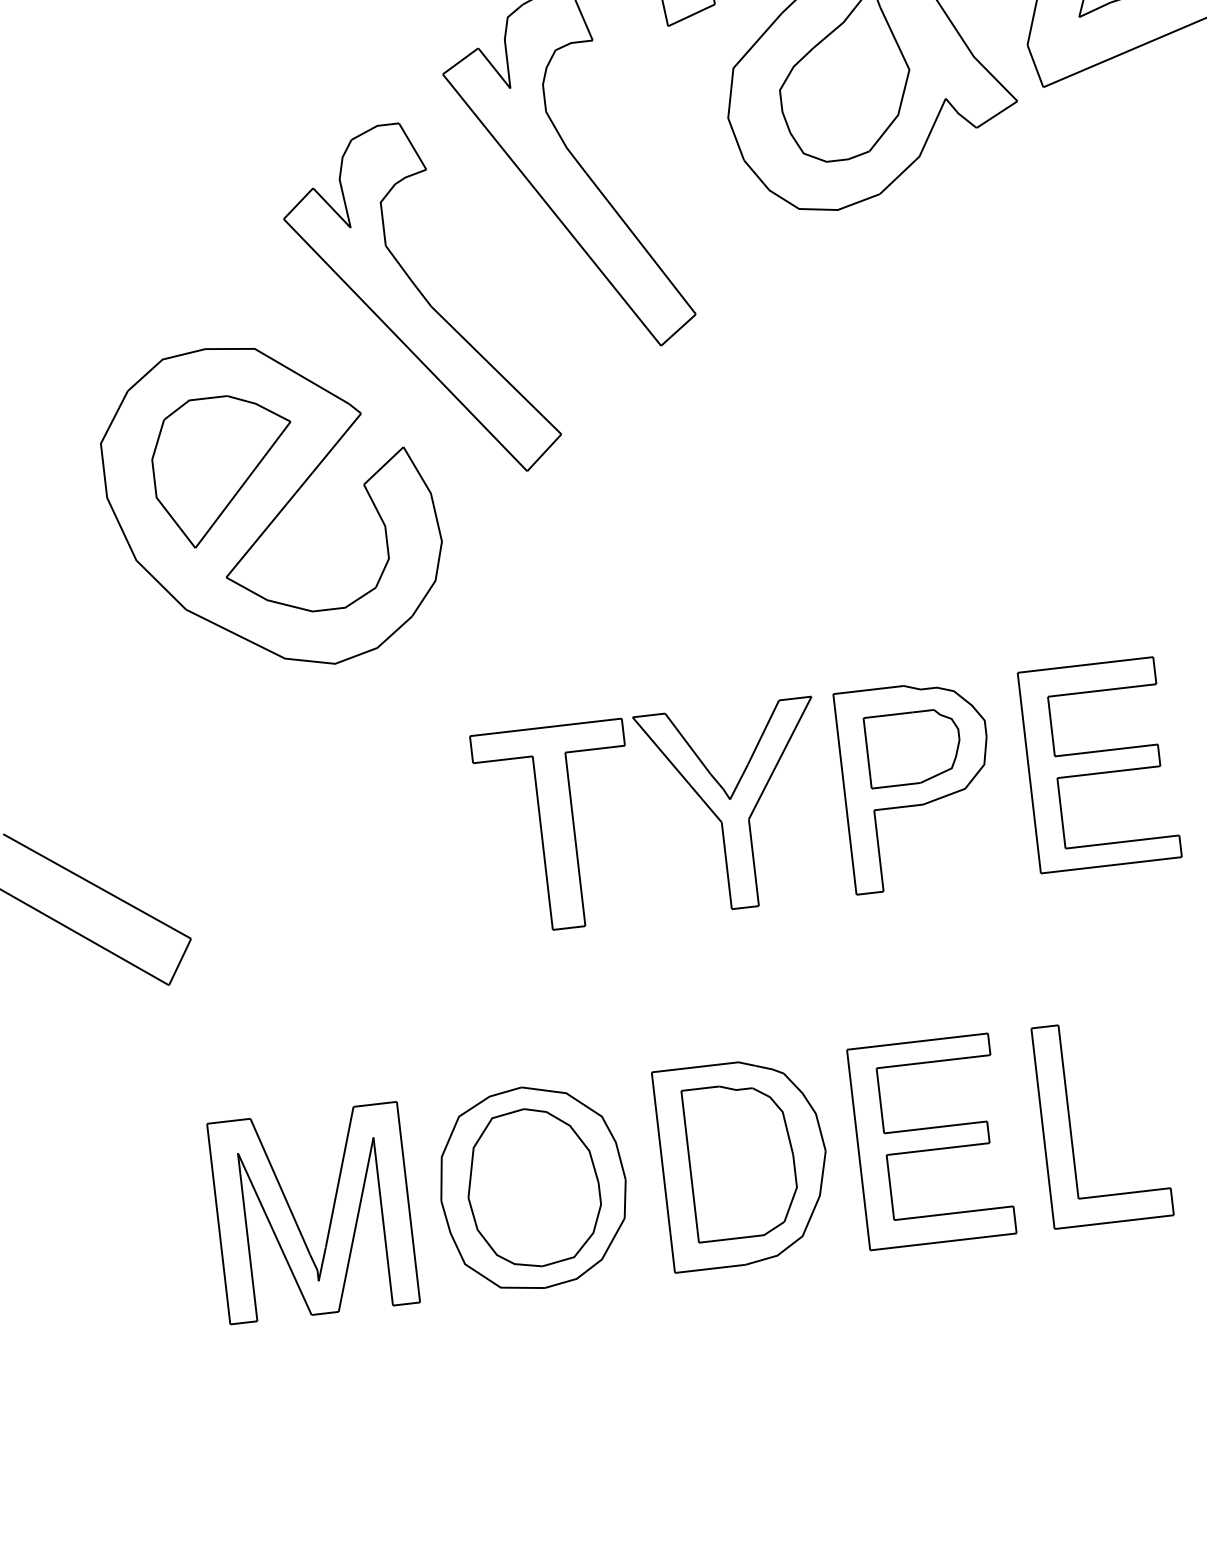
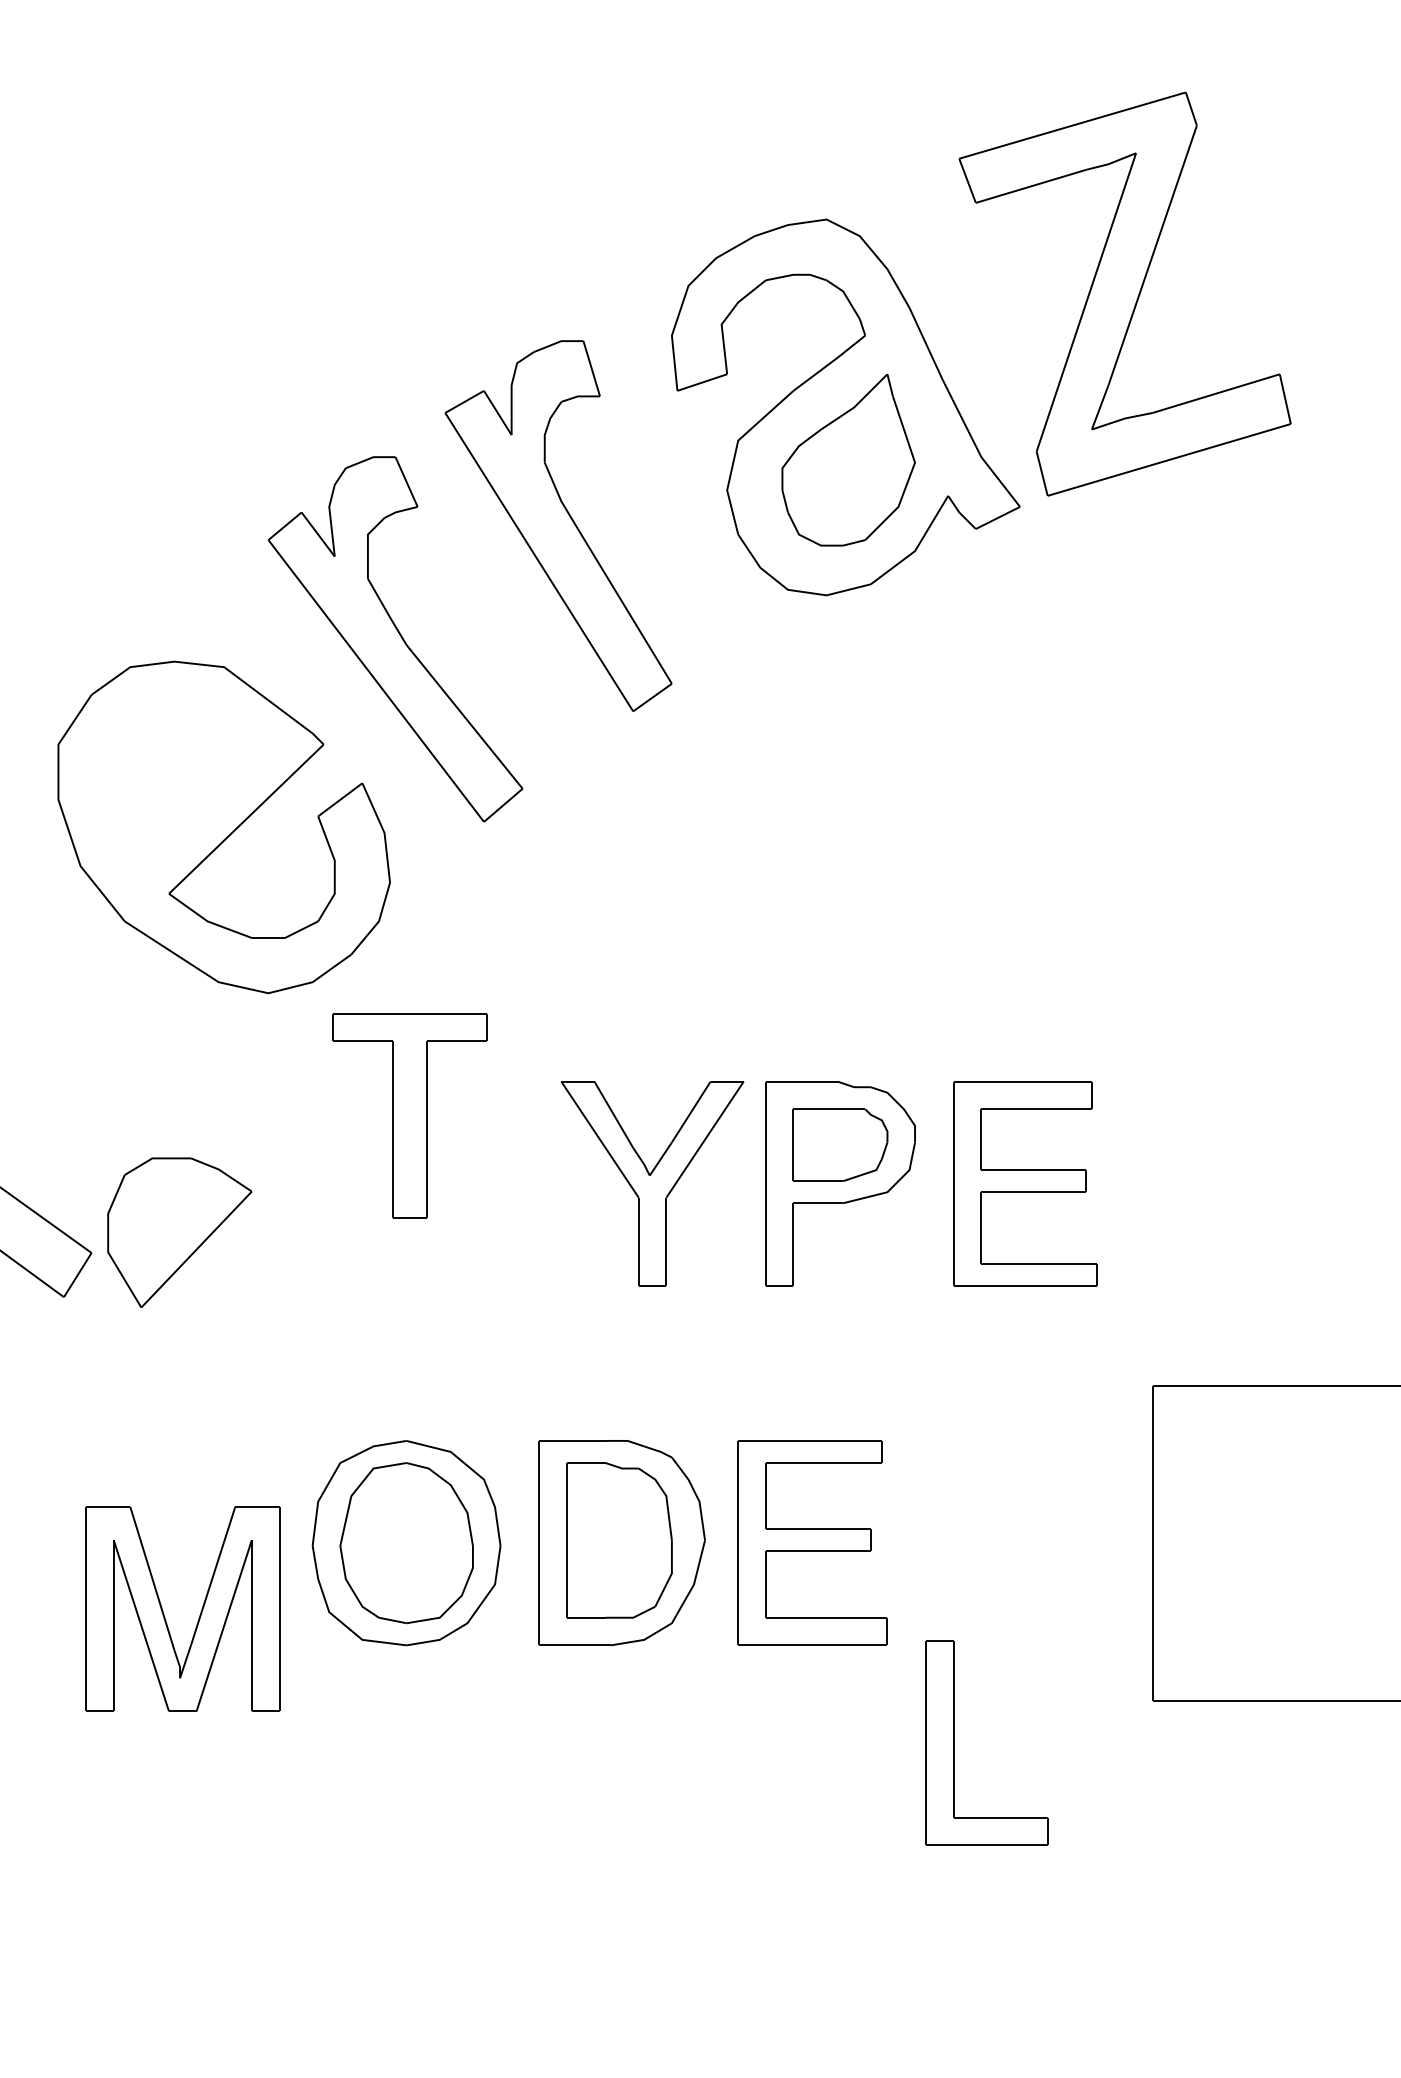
part: (224, 470) -> (179, 1232), moved
part: (557, 827) -> (409, 1115), moved
part: (1070, 1124) -> (954, 1742), moved
part: (331, 1213) -> (200, 1611), moved

